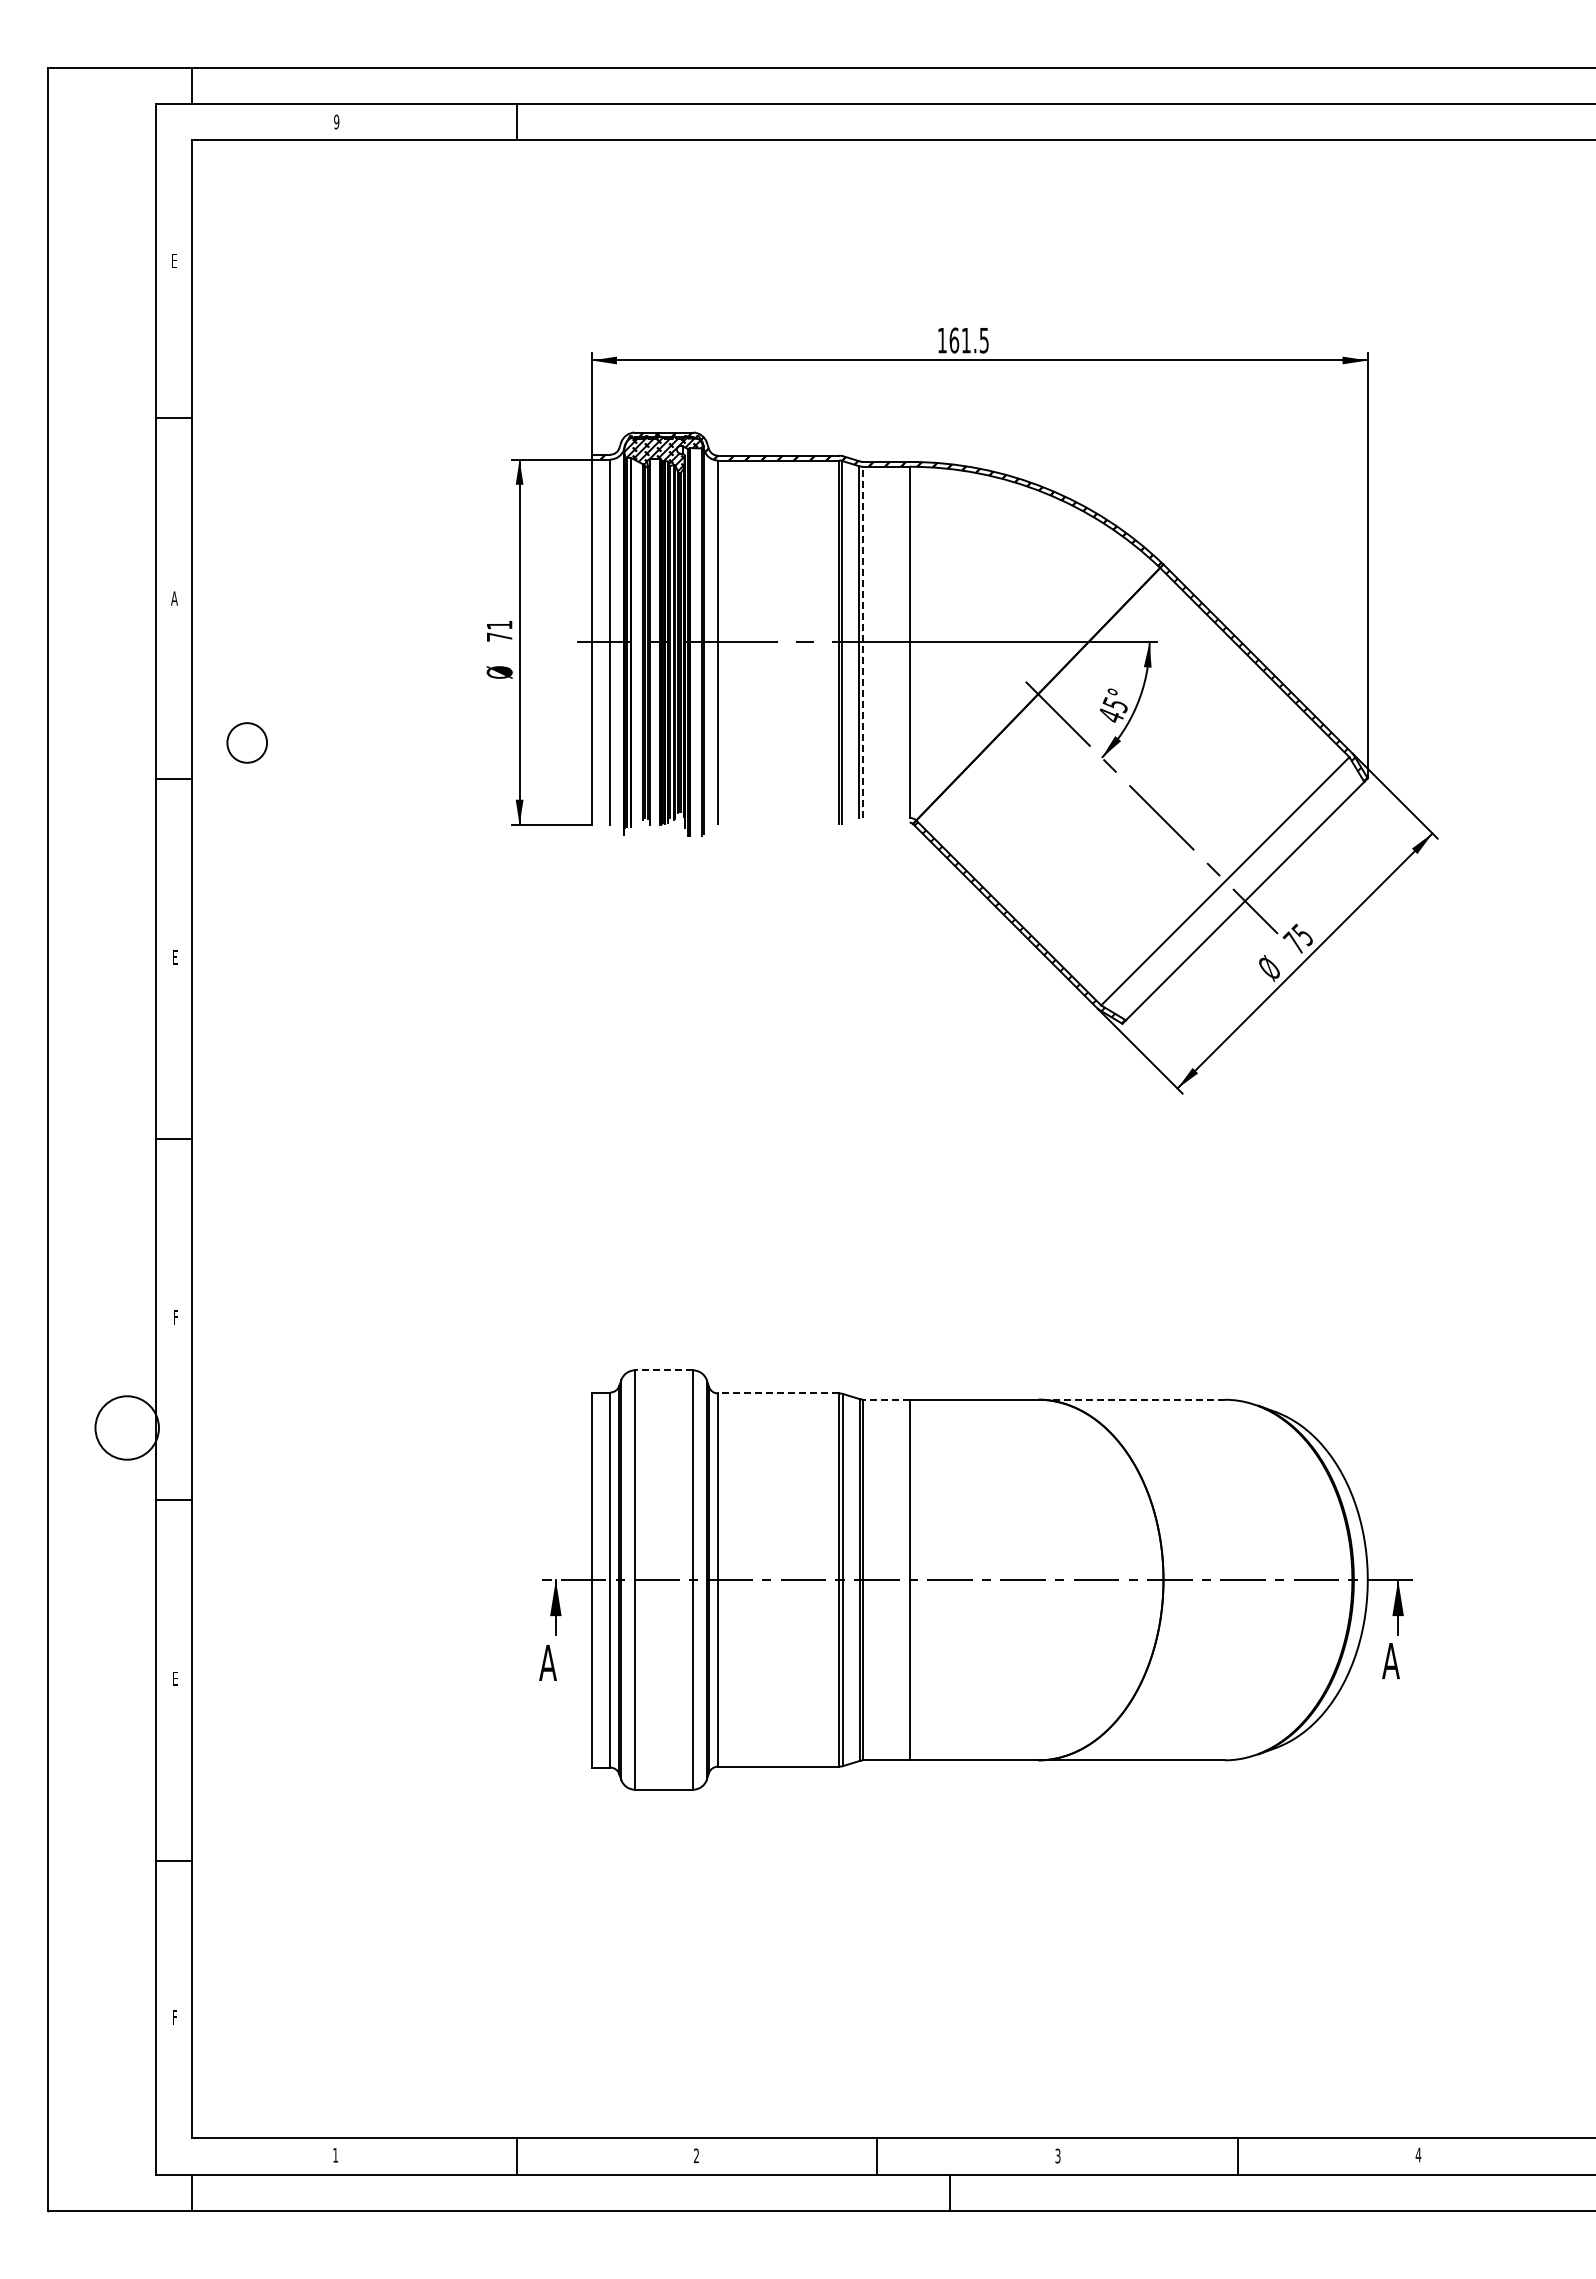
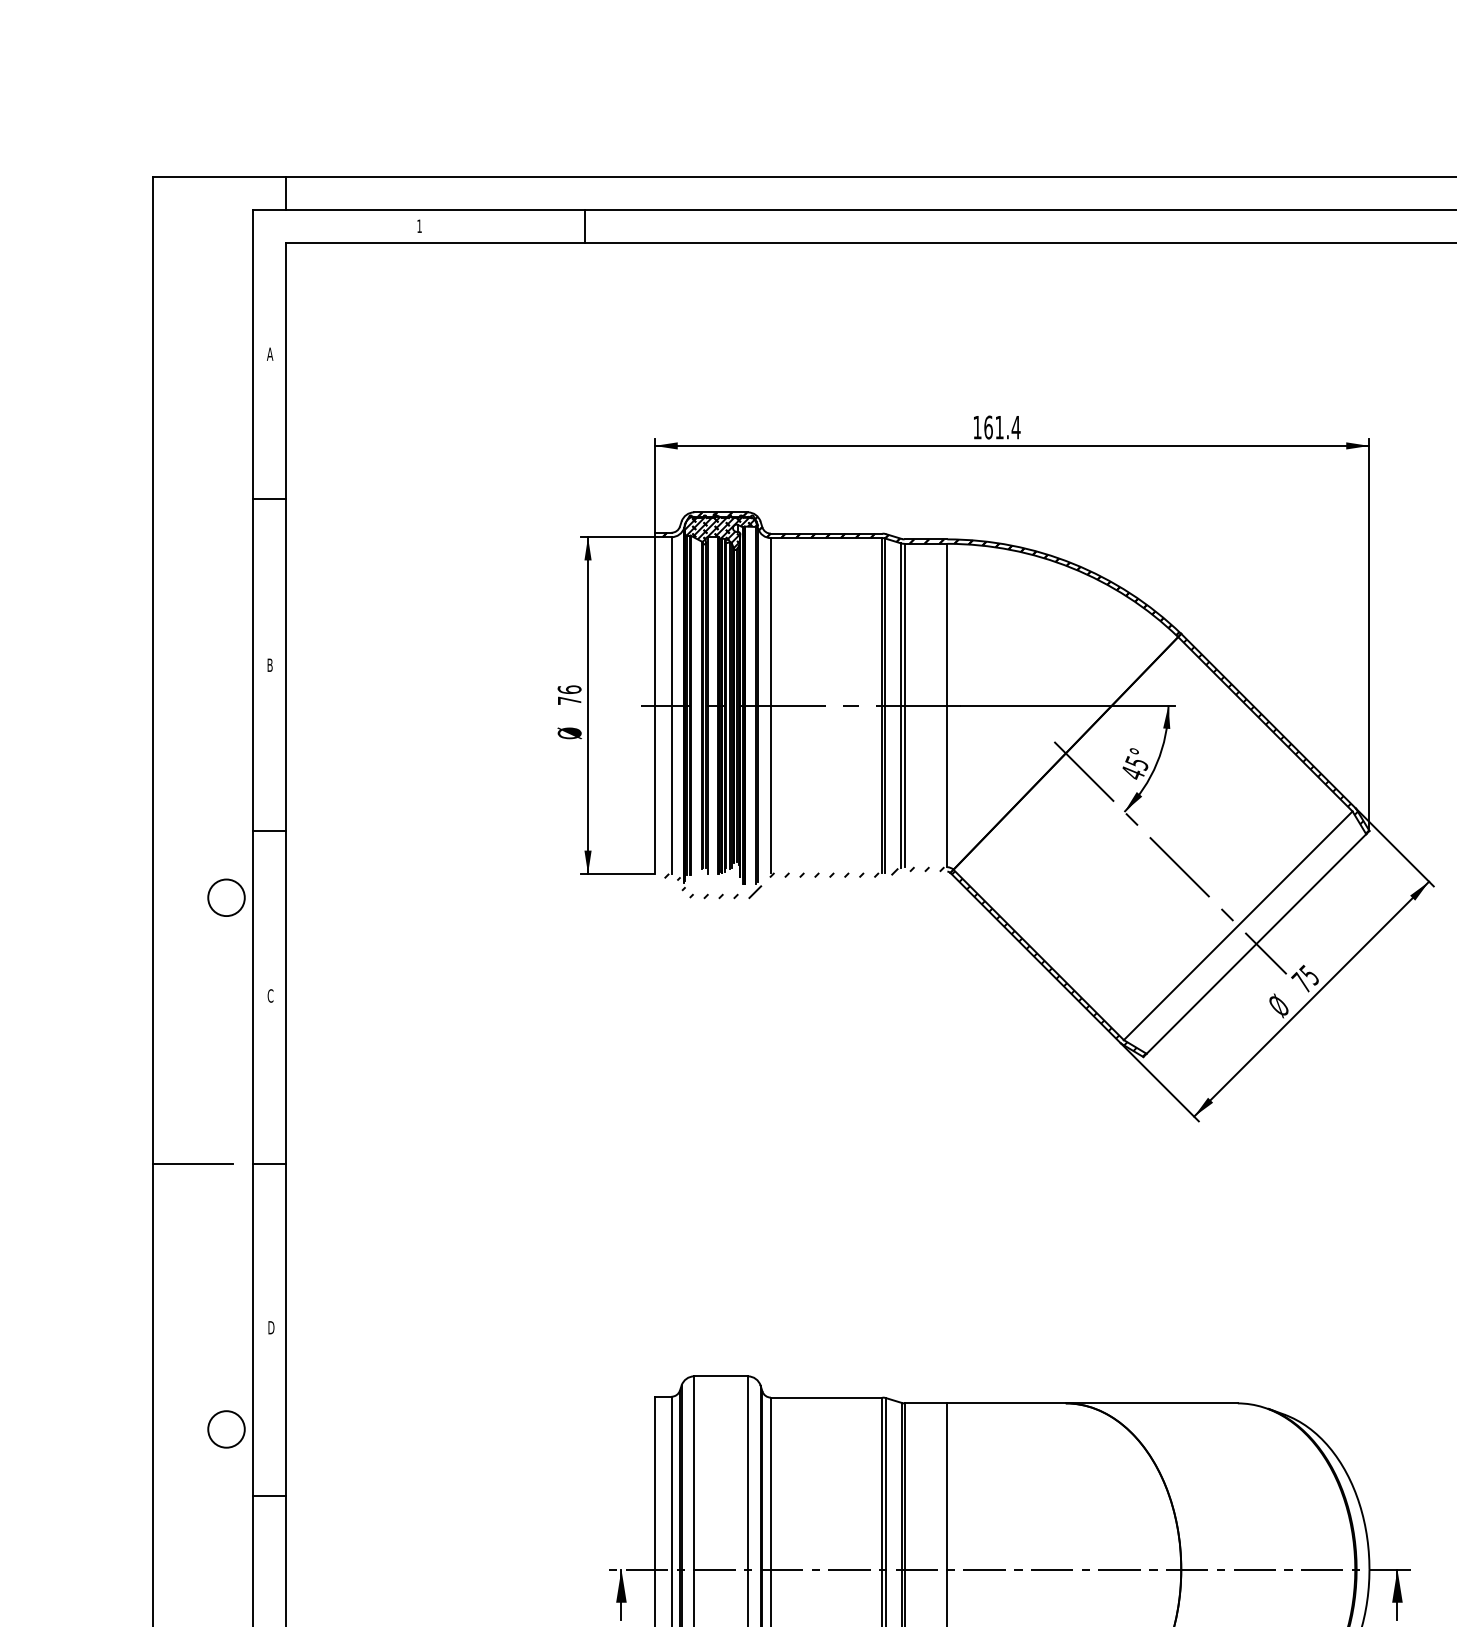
text: (336, 121) -> (419, 225), 9 -> 1
text: (174, 260) -> (270, 353), E -> A
text: (984, 340) -> (1016, 427), 161.5 -> 161.4
text: (174, 598) -> (270, 665), A -> B
text: (499, 624) -> (569, 689), 71 -> 76
line: (863, 642) -> (904, 705), dashed -> solid
circle: (246, 742) -> (225, 897), moved
hatch: (754, 834) -> (804, 882), added
text: (174, 957) -> (270, 995), E -> C
line: (90, 1139) -> (192, 1163), added
text: (175, 1317) -> (271, 1327), F -> D
line: (663, 1370) -> (720, 1376), dashed -> solid
line: (778, 1393) -> (826, 1397), dashed -> solid
line: (885, 1399) -> (925, 1403), dashed -> solid
line: (1131, 1399) -> (1151, 1403), dashed -> solid
circle: (127, 1427) -> (226, 1428), size x0.62

